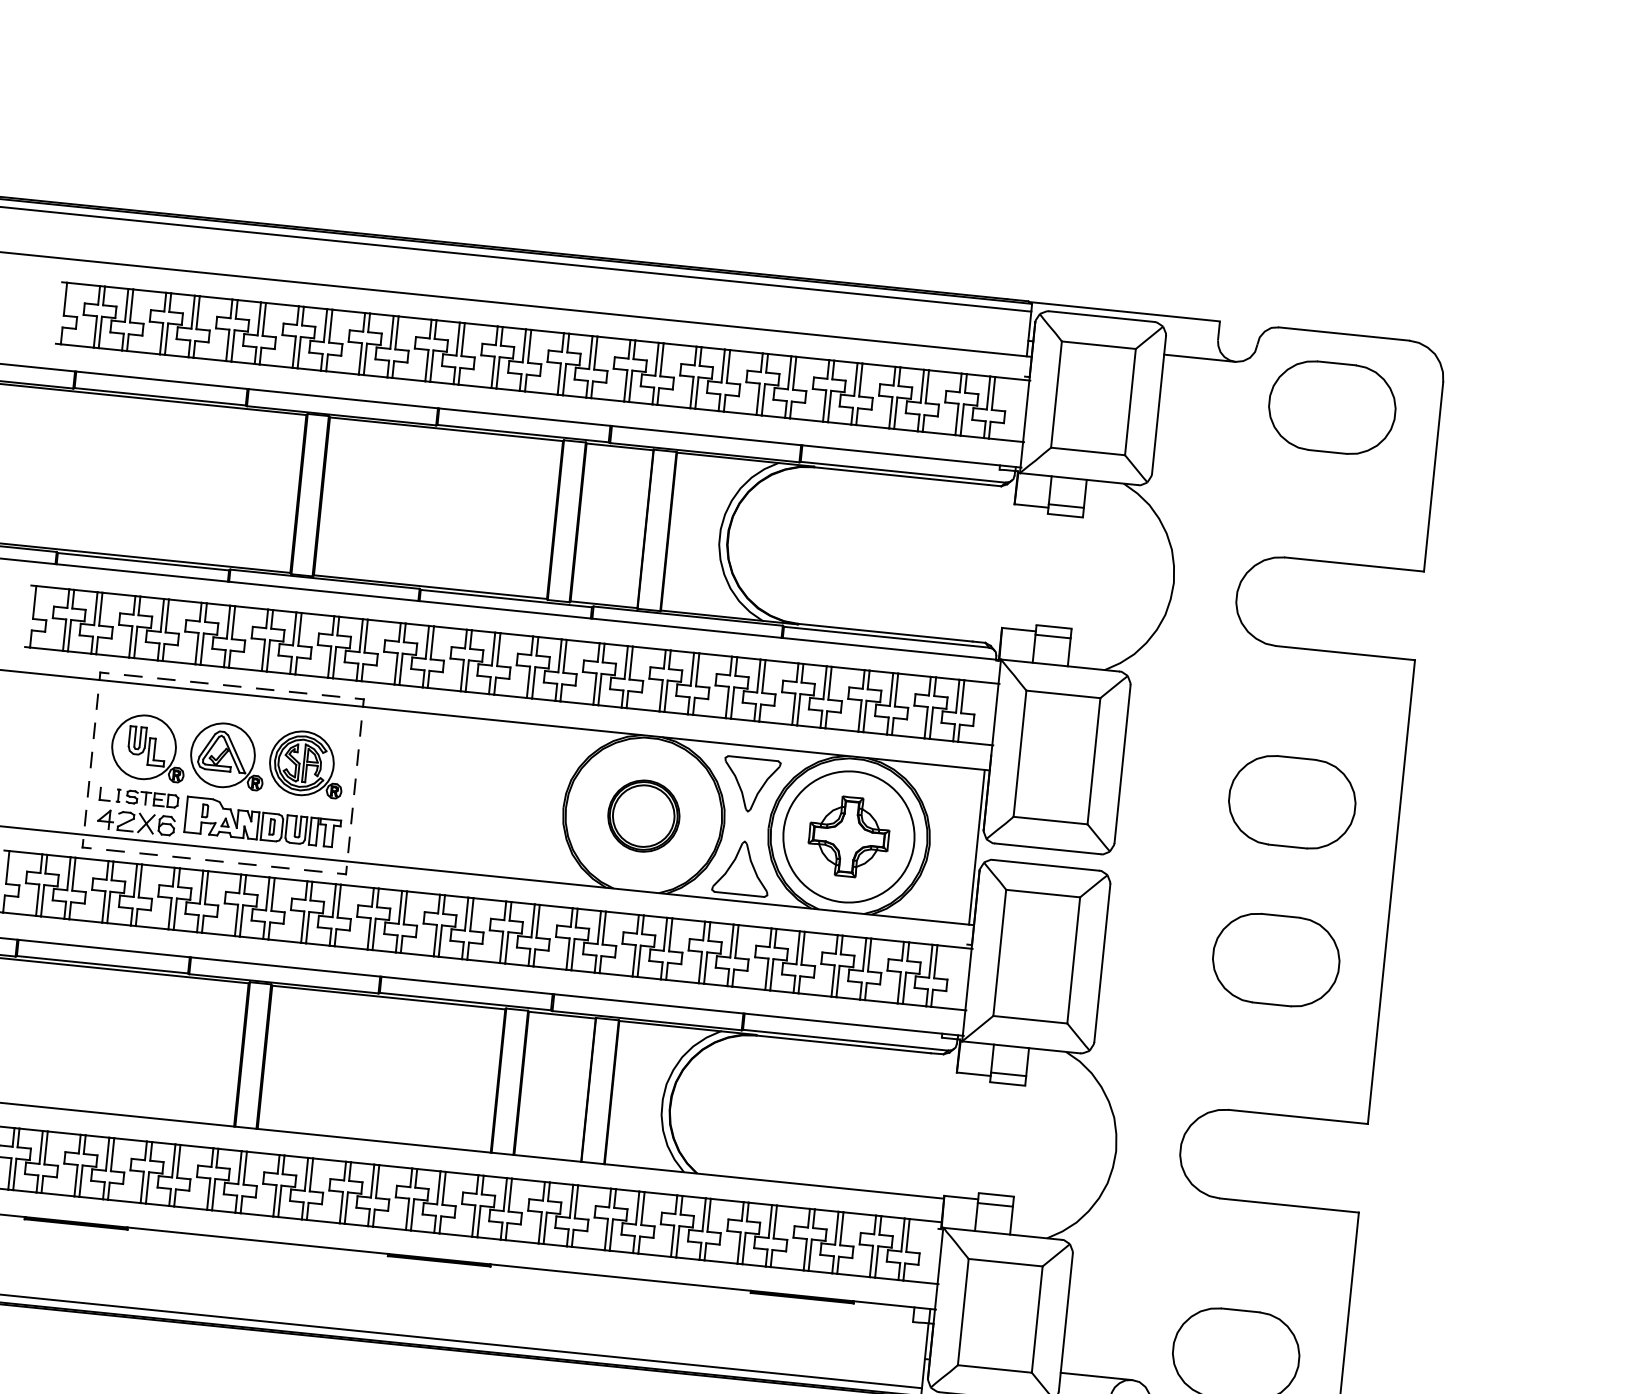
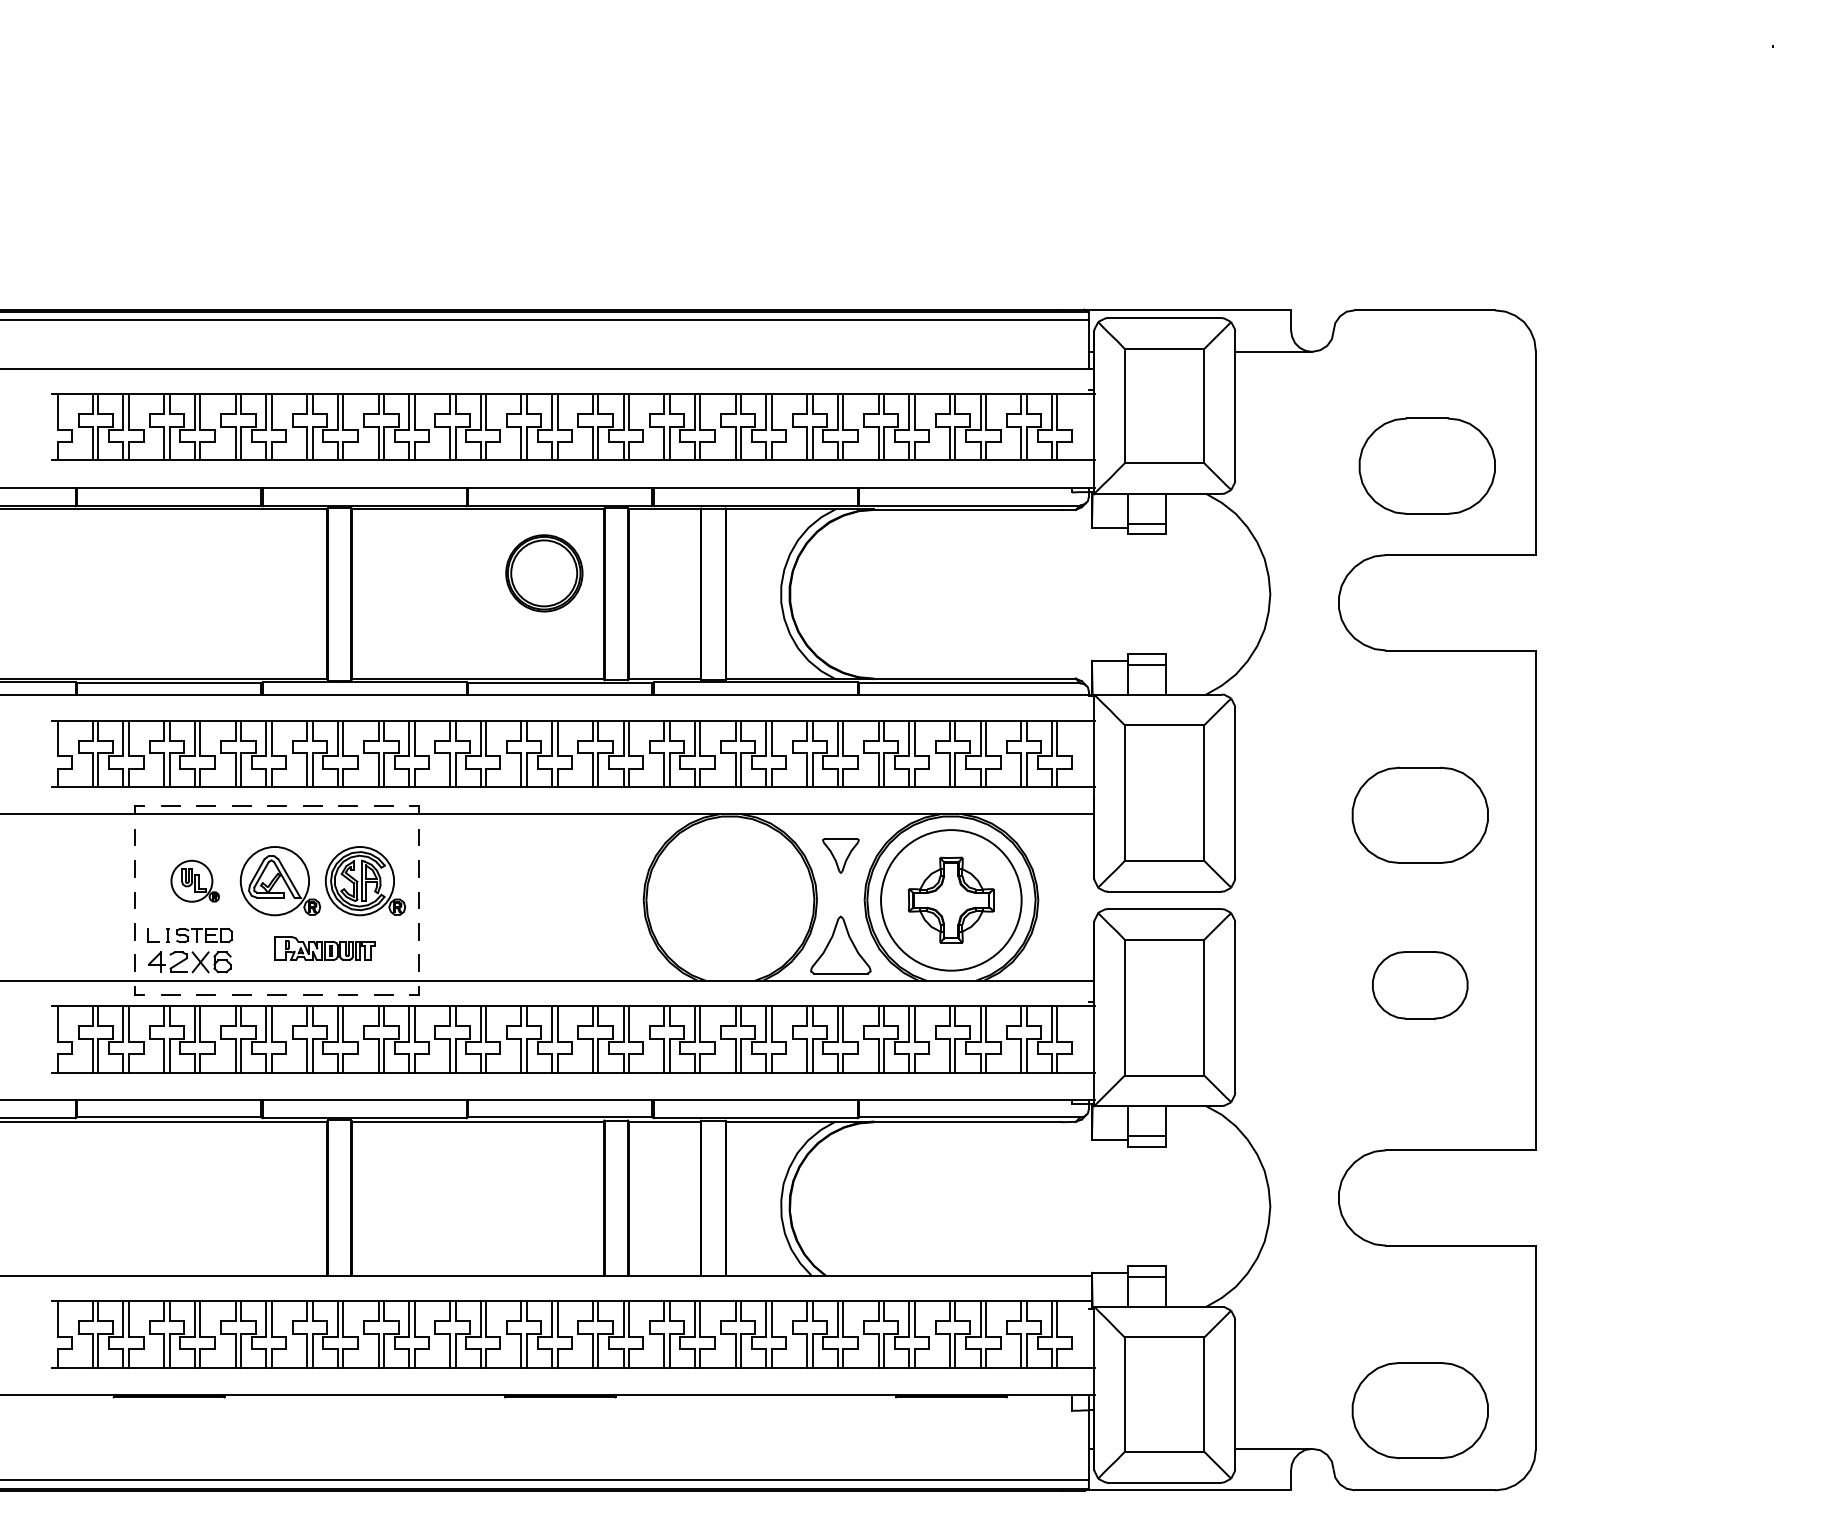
part: (1331, 406) -> (1426, 465), moved
part: (148, 748) -> (194, 881), size x0.6
part: (750, 784) -> (840, 855), size x0.6
part: (643, 816) -> (544, 573), moved
part: (262, 822) -> (324, 948), size x0.6
line: (976, 847) -> (1088, 897), removed
part: (1275, 959) -> (1419, 984), size x0.7

